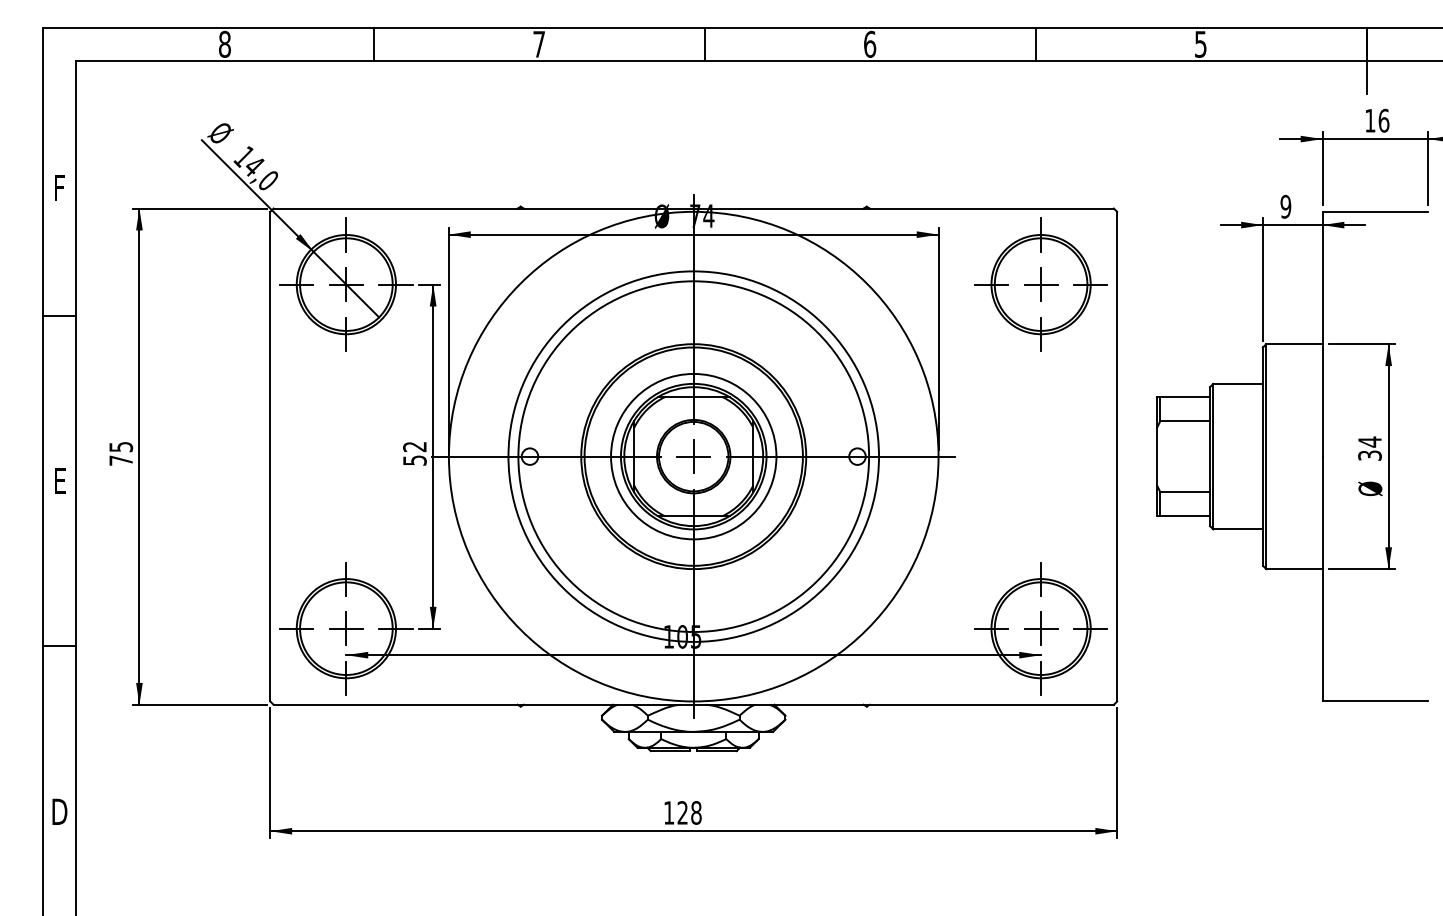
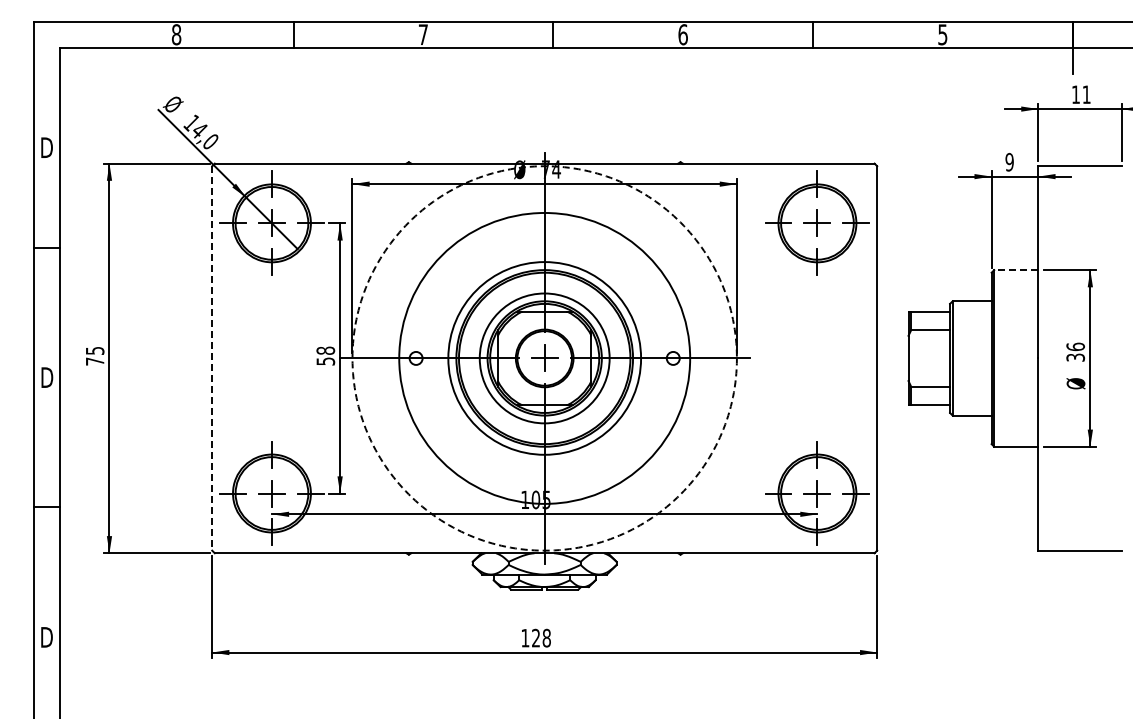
text: (1383, 120) -> (1086, 94), 16 -> 11
text: (59, 187) -> (46, 147), F -> D
line: (1293, 344) -> (1015, 270), solid -> dashed
text: (1369, 441) -> (1075, 346), 34 -> 36
text: (414, 446) -> (325, 350), 52 -> 58
line: (270, 456) -> (212, 358), solid -> dashed
circle: (693, 456) -> (544, 358), size x0.7
circle: (693, 456) -> (544, 358), solid -> dashed
text: (60, 480) -> (47, 377), E -> D

